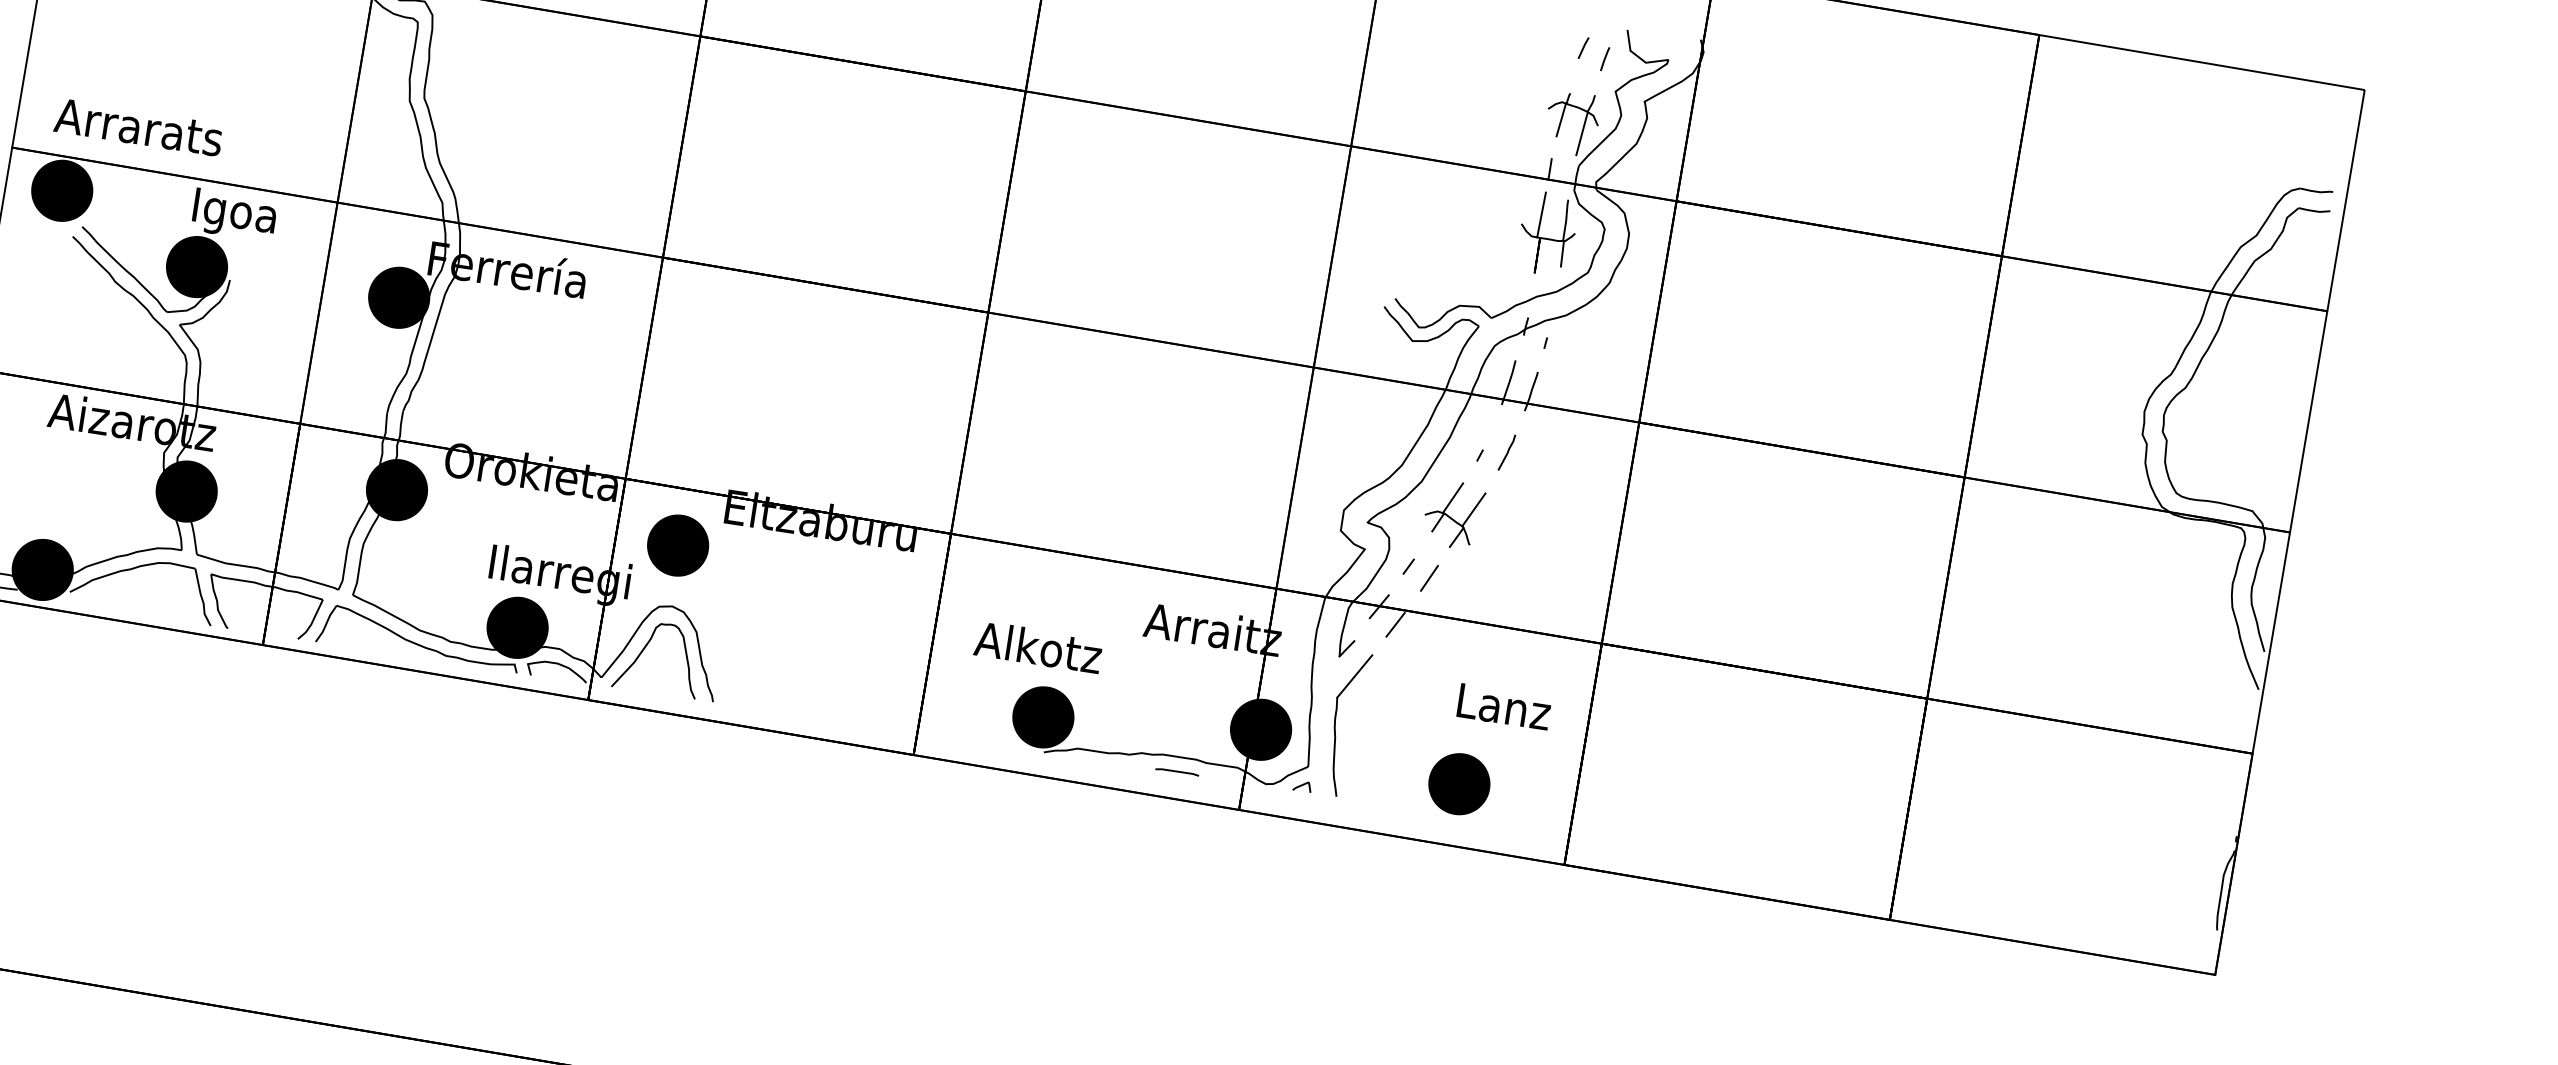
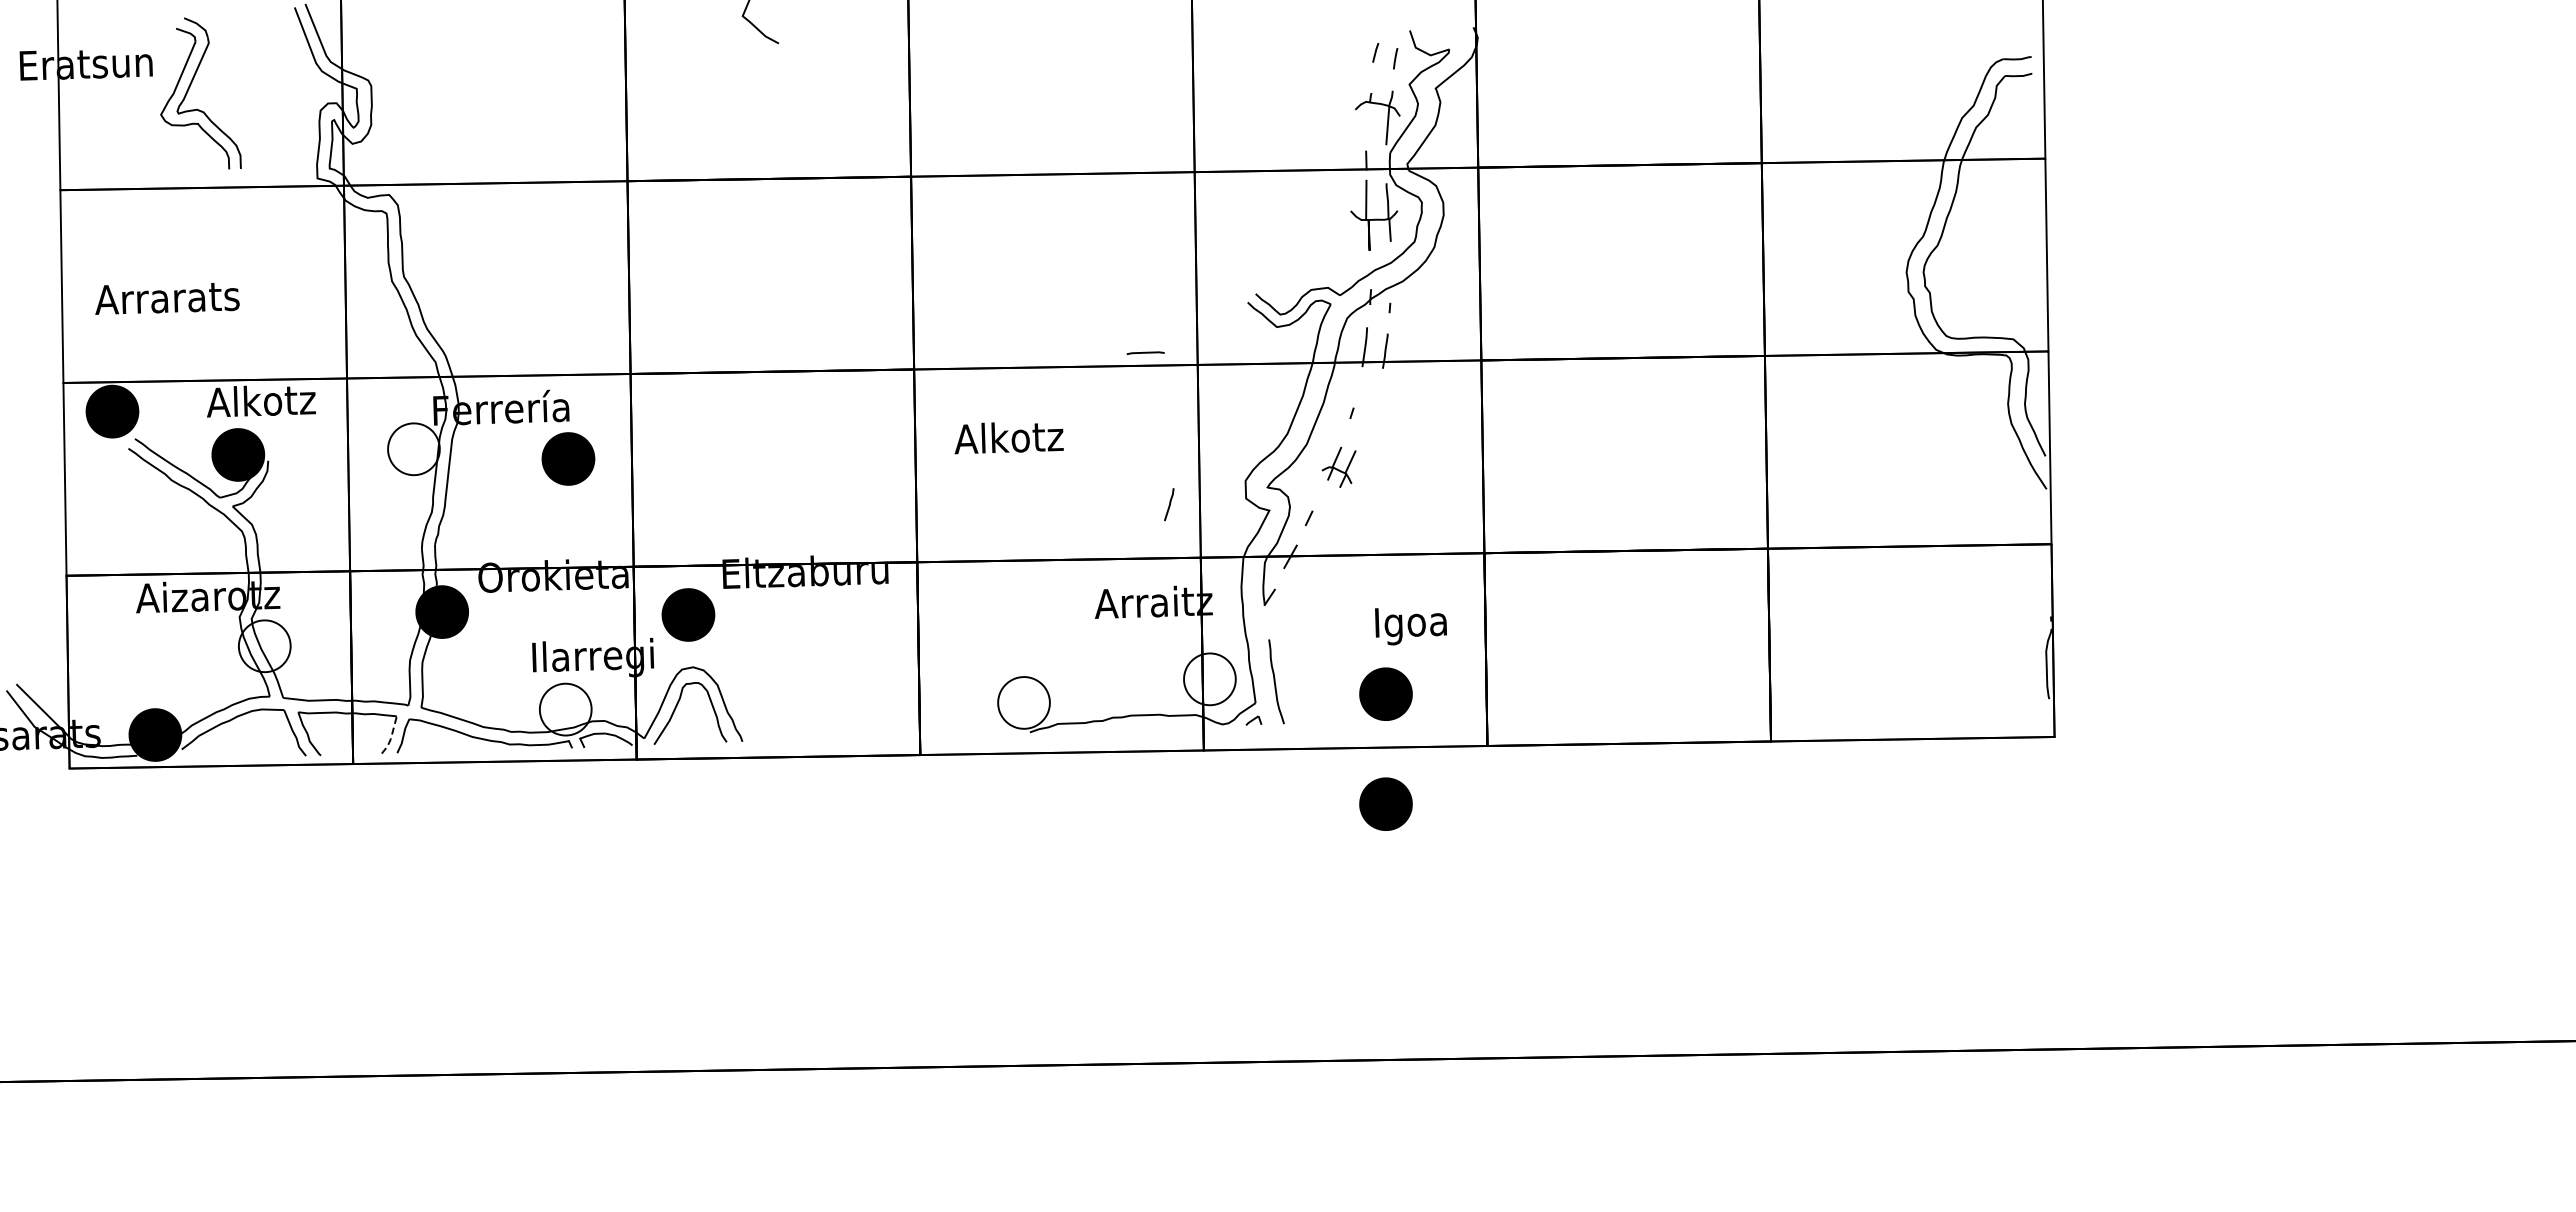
line: (1560, 119) -> (1367, 116), removed
text: (138, 127) -> (167, 298), moved
text: (234, 214) -> (261, 404), Igoa -> Alkotz
fill: (398, 297) -> (413, 449), removed
part: (574, 341) -> (568, 458), added
line: (1507, 452) -> (1169, 504), moved
fill: (186, 491) -> (264, 646), removed
part: (1453, 514) -> (1338, 467), size x0.7
line: (1429, 577) -> (1328, 524), removed
line: (312, 622) -> (391, 737), solid -> dashed
line: (1394, 624) -> (1306, 569), removed
fill: (517, 627) -> (565, 709), removed
text: (1037, 648) -> (1008, 438), moved
line: (1354, 675) -> (1280, 618), removed
text: (1502, 712) -> (1411, 626), Lanz -> Igoa
fill: (1042, 716) -> (1023, 702), removed
fill: (1260, 729) -> (1209, 679), removed
line: (1177, 771) -> (1145, 352), moved
part: (1435, 909) -> (1385, 803), added

